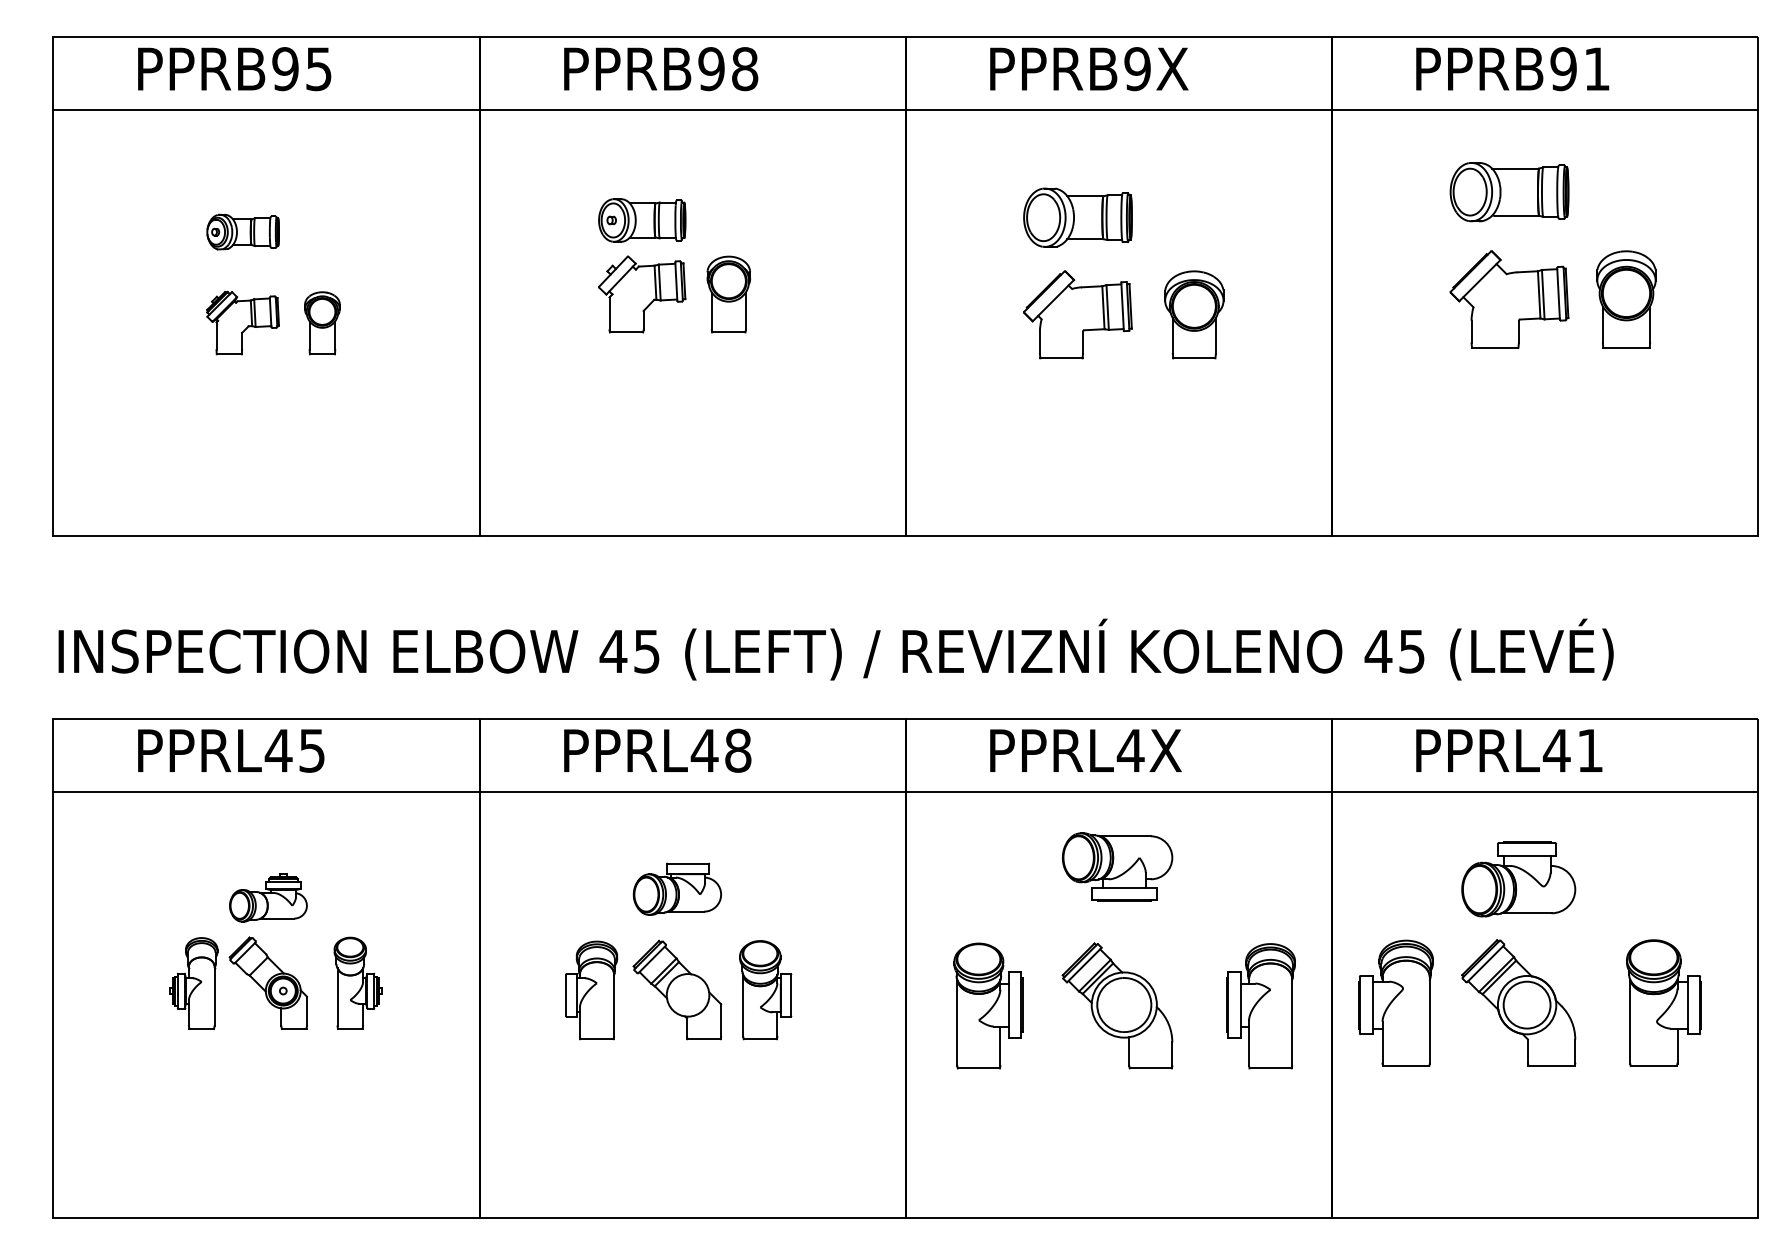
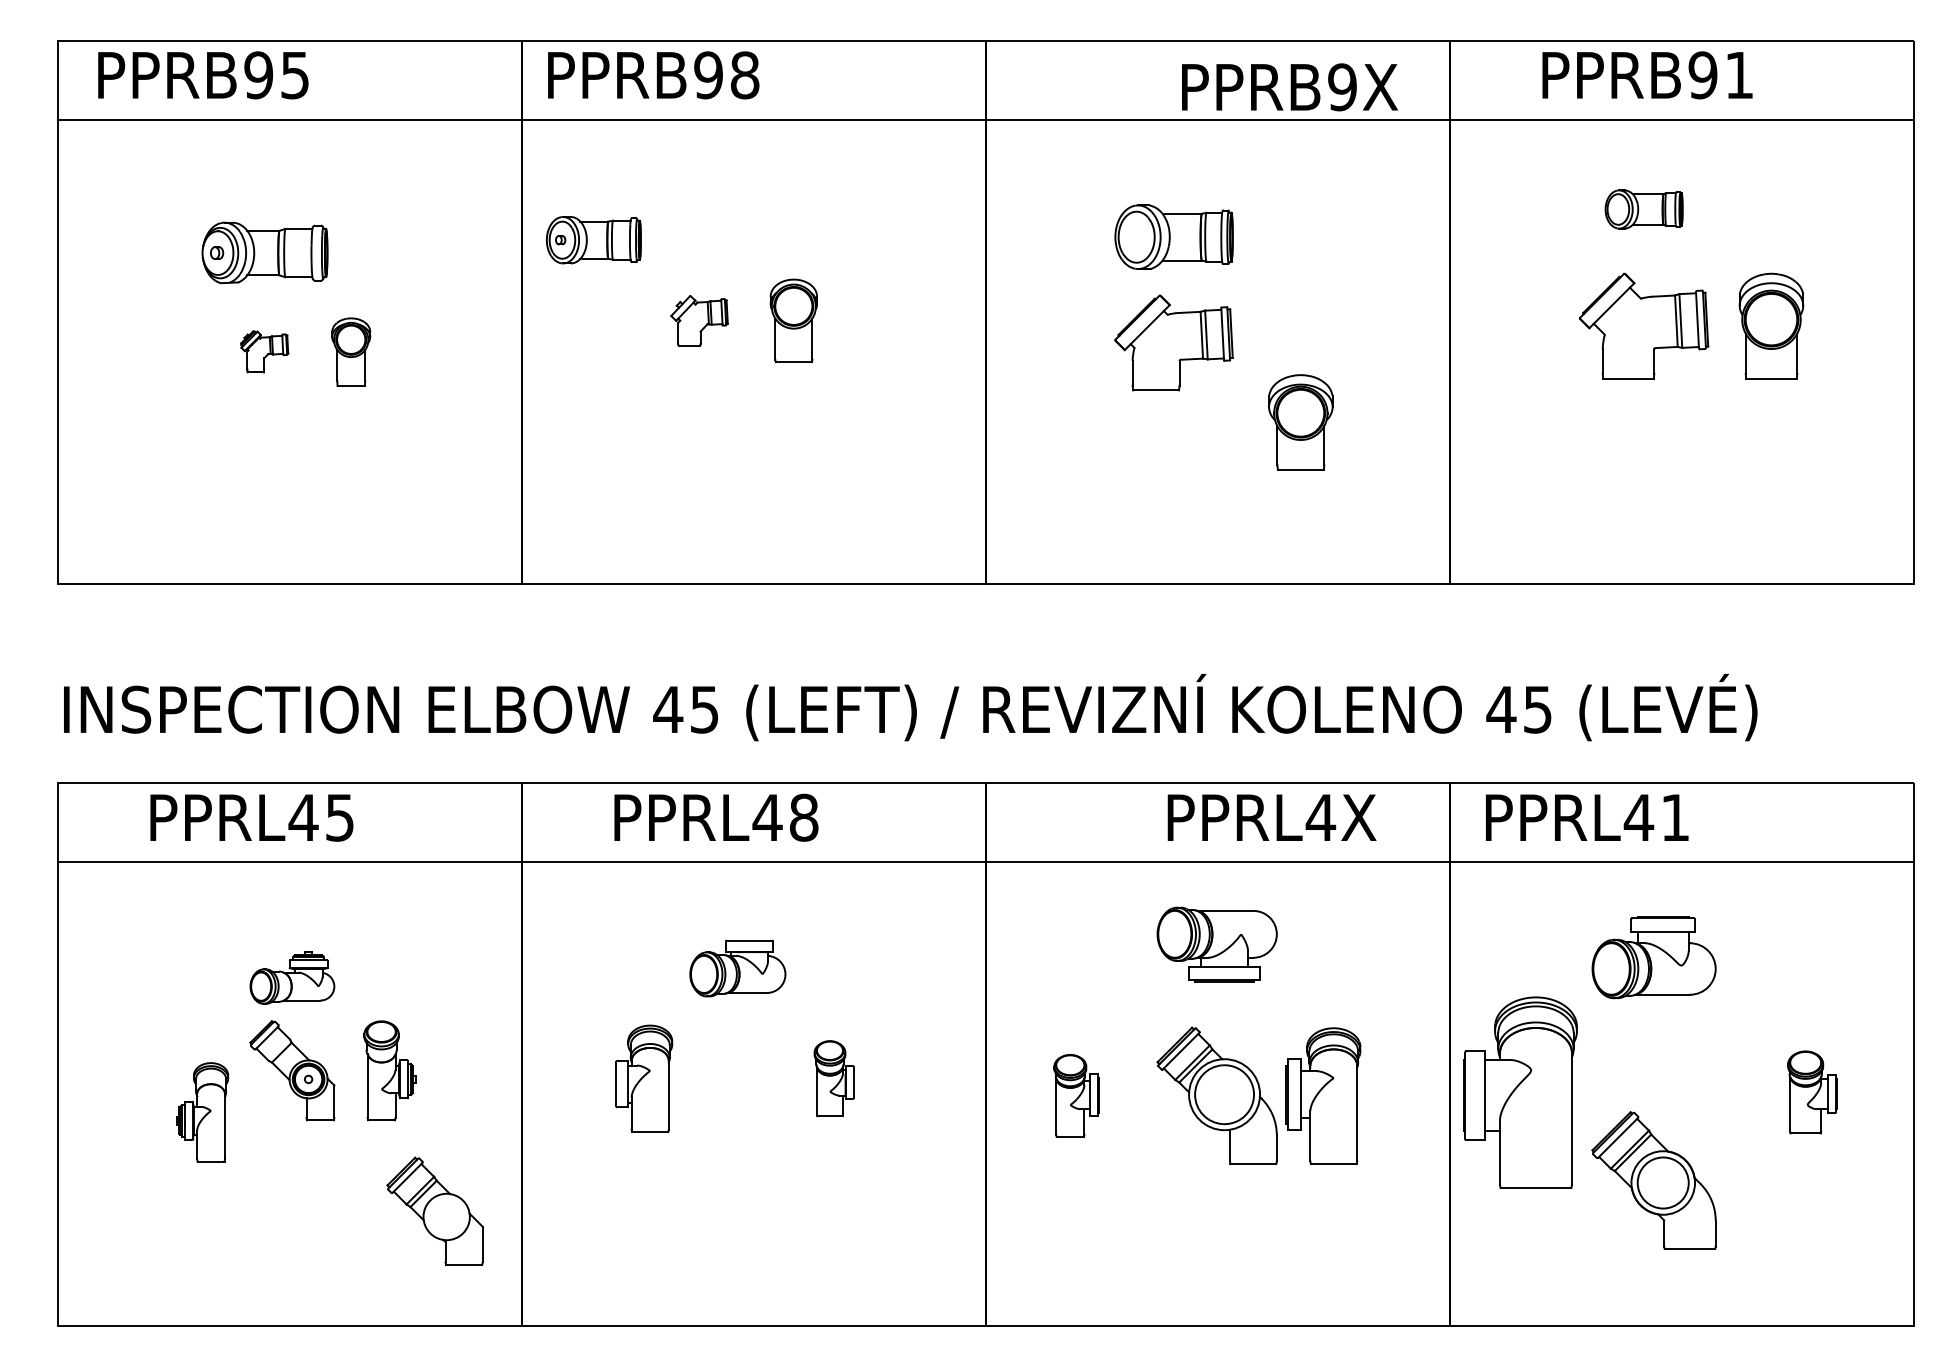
text: (234, 69) -> (203, 75), moved
text: (661, 69) -> (654, 75), moved
text: (1089, 69) -> (1290, 87), moved
part: (1509, 192) -> (1644, 209), size x0.6
part: (642, 220) -> (594, 240), moved
part: (242, 231) -> (264, 252), size x1.6
part: (642, 294) -> (699, 320), size x0.6
part: (1194, 314) -> (1300, 422), moved
part: (242, 322) -> (264, 351), size x0.6
text: (1085, 750) -> (1271, 817), moved
text: (1509, 750) -> (1587, 817), moved
part: (193, 983) -> (202, 1112), moved
part: (677, 989) -> (435, 1210), moved
part: (765, 990) -> (833, 1078), size x0.7
part: (1395, 1002) -> (1519, 1091), size x1.4
part: (1518, 1002) -> (1653, 1180), moved
part: (1663, 1002) -> (1811, 1091), size x0.6
part: (988, 1005) -> (1076, 1095), size x0.6
part: (1260, 1006) -> (1322, 1096), moved

